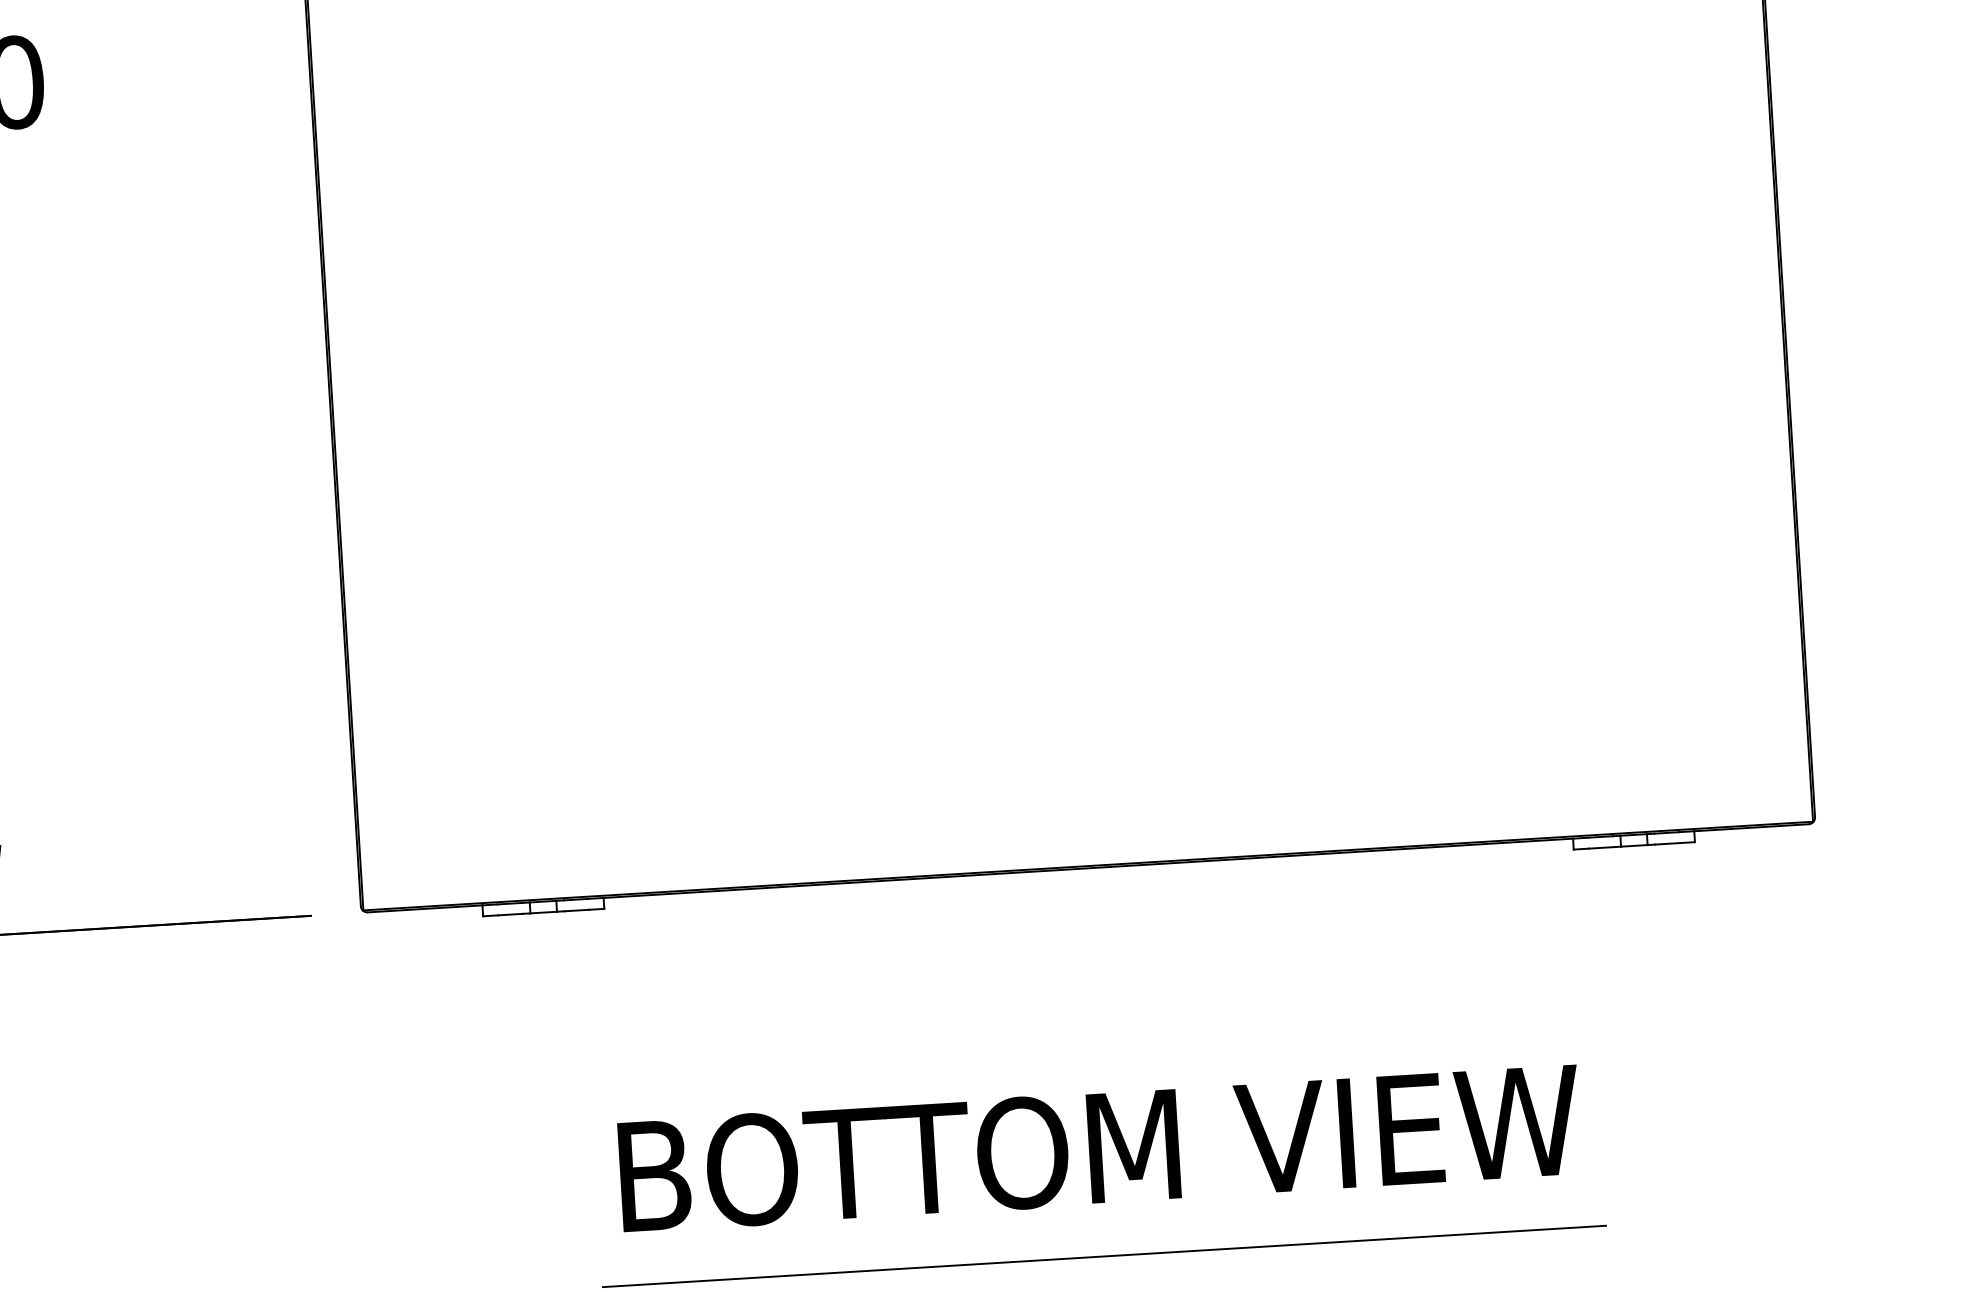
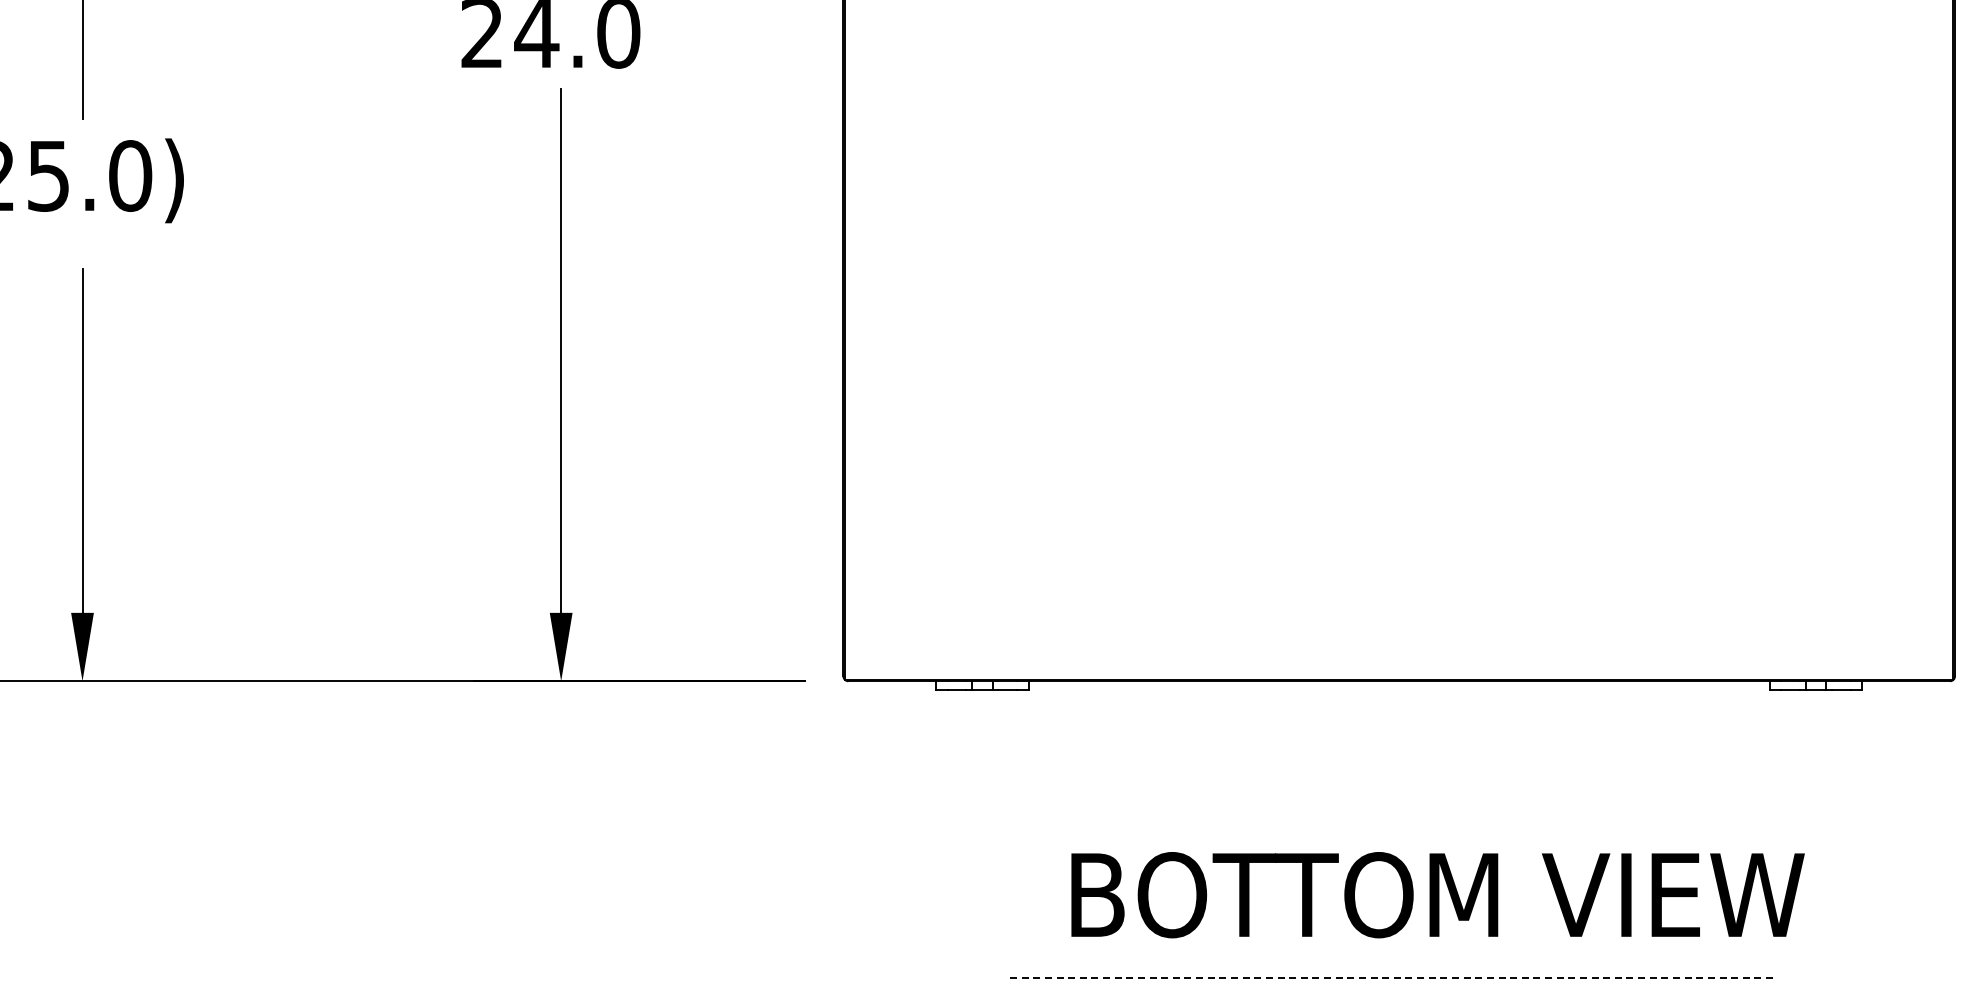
text: (1099, 1148) -> (1437, 895), moved
line: (1104, 1256) -> (1393, 977), solid -> dashed

